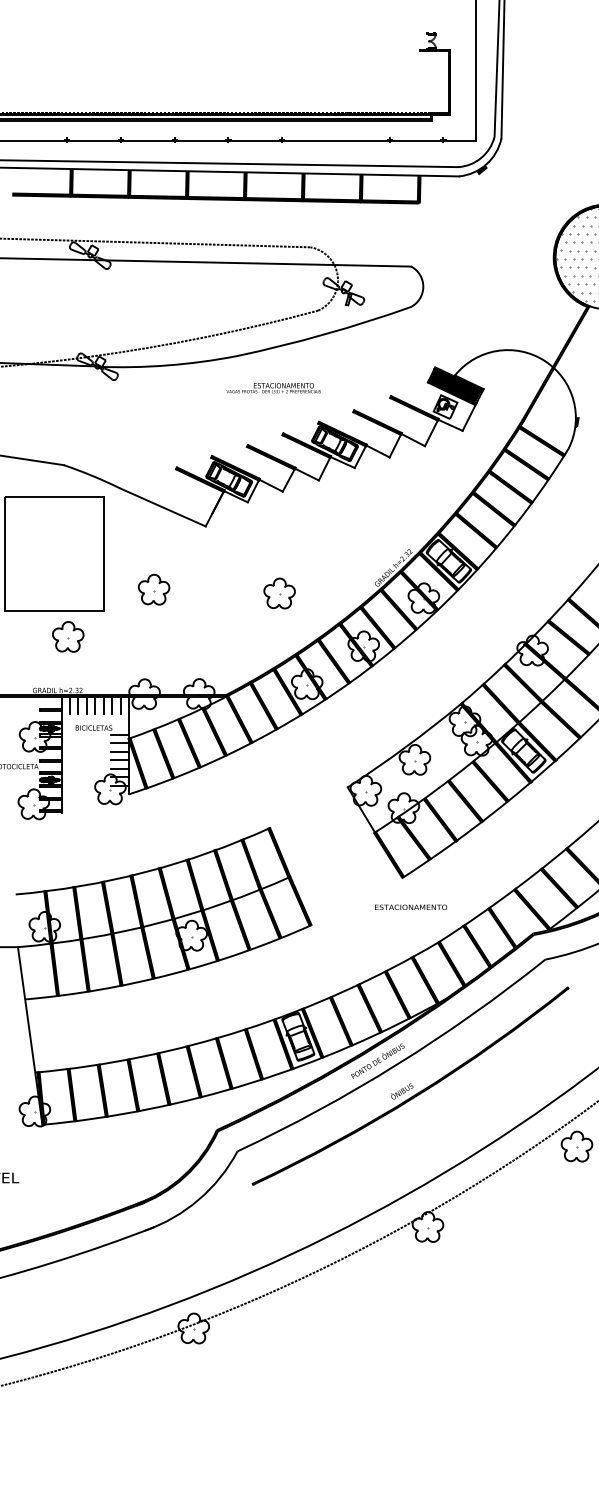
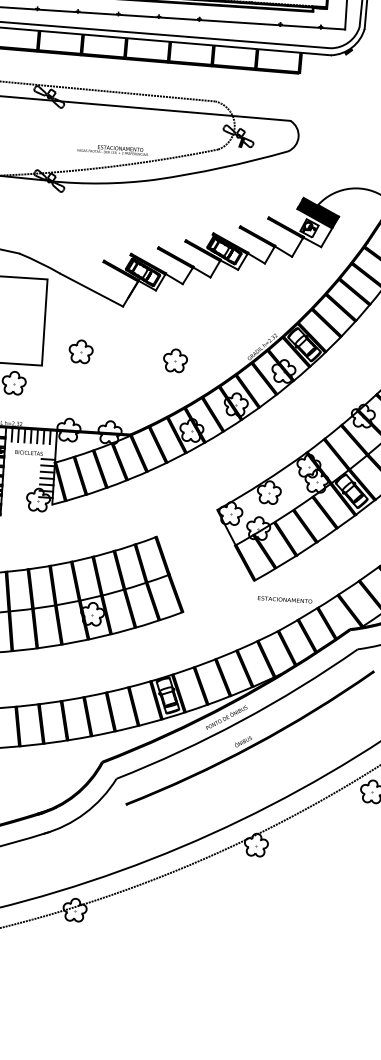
text: (273, 388) -> (112, 150), moved
text: (411, 906) -> (285, 599), moved

